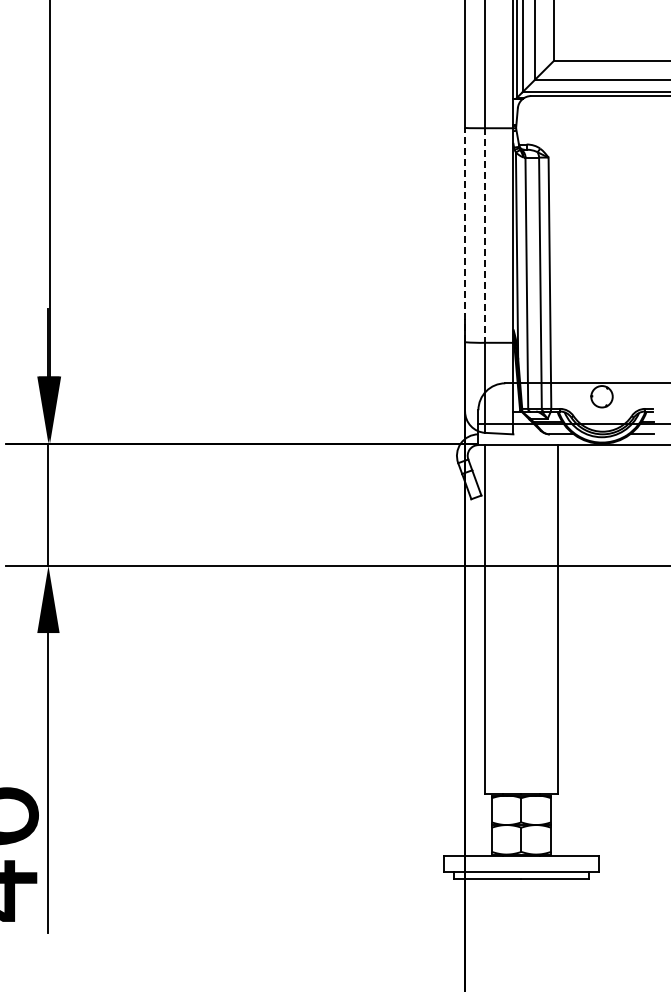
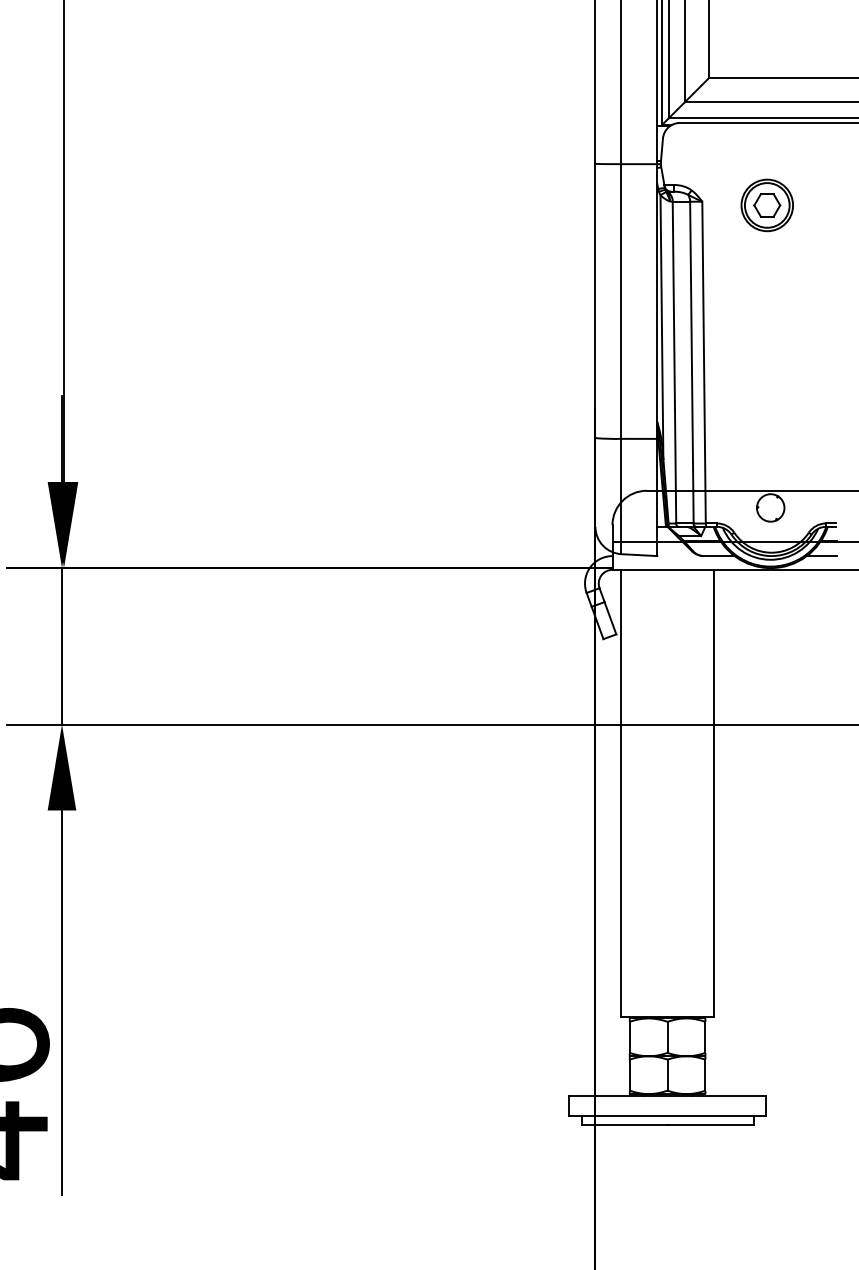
part: (599, 160) -> (767, 205), added
line: (465, 234) -> (595, 300), dashed -> solid
line: (485, 236) -> (621, 302), dashed -> solid

